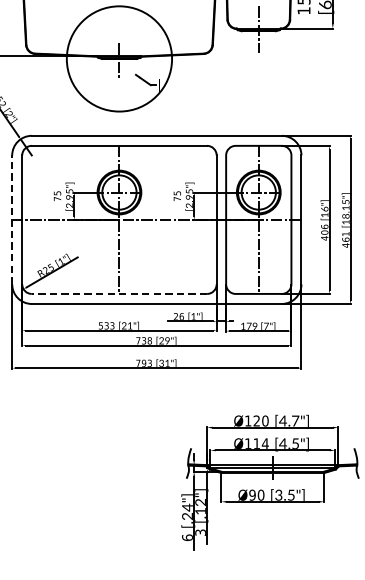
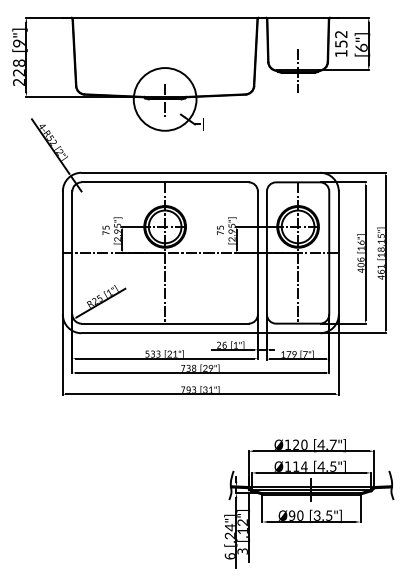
circle: (118, 59) -> (164, 99), size x0.62
line: (11, 220) -> (62, 253), dashed -> solid
line: (119, 293) -> (165, 323), dashed -> solid

